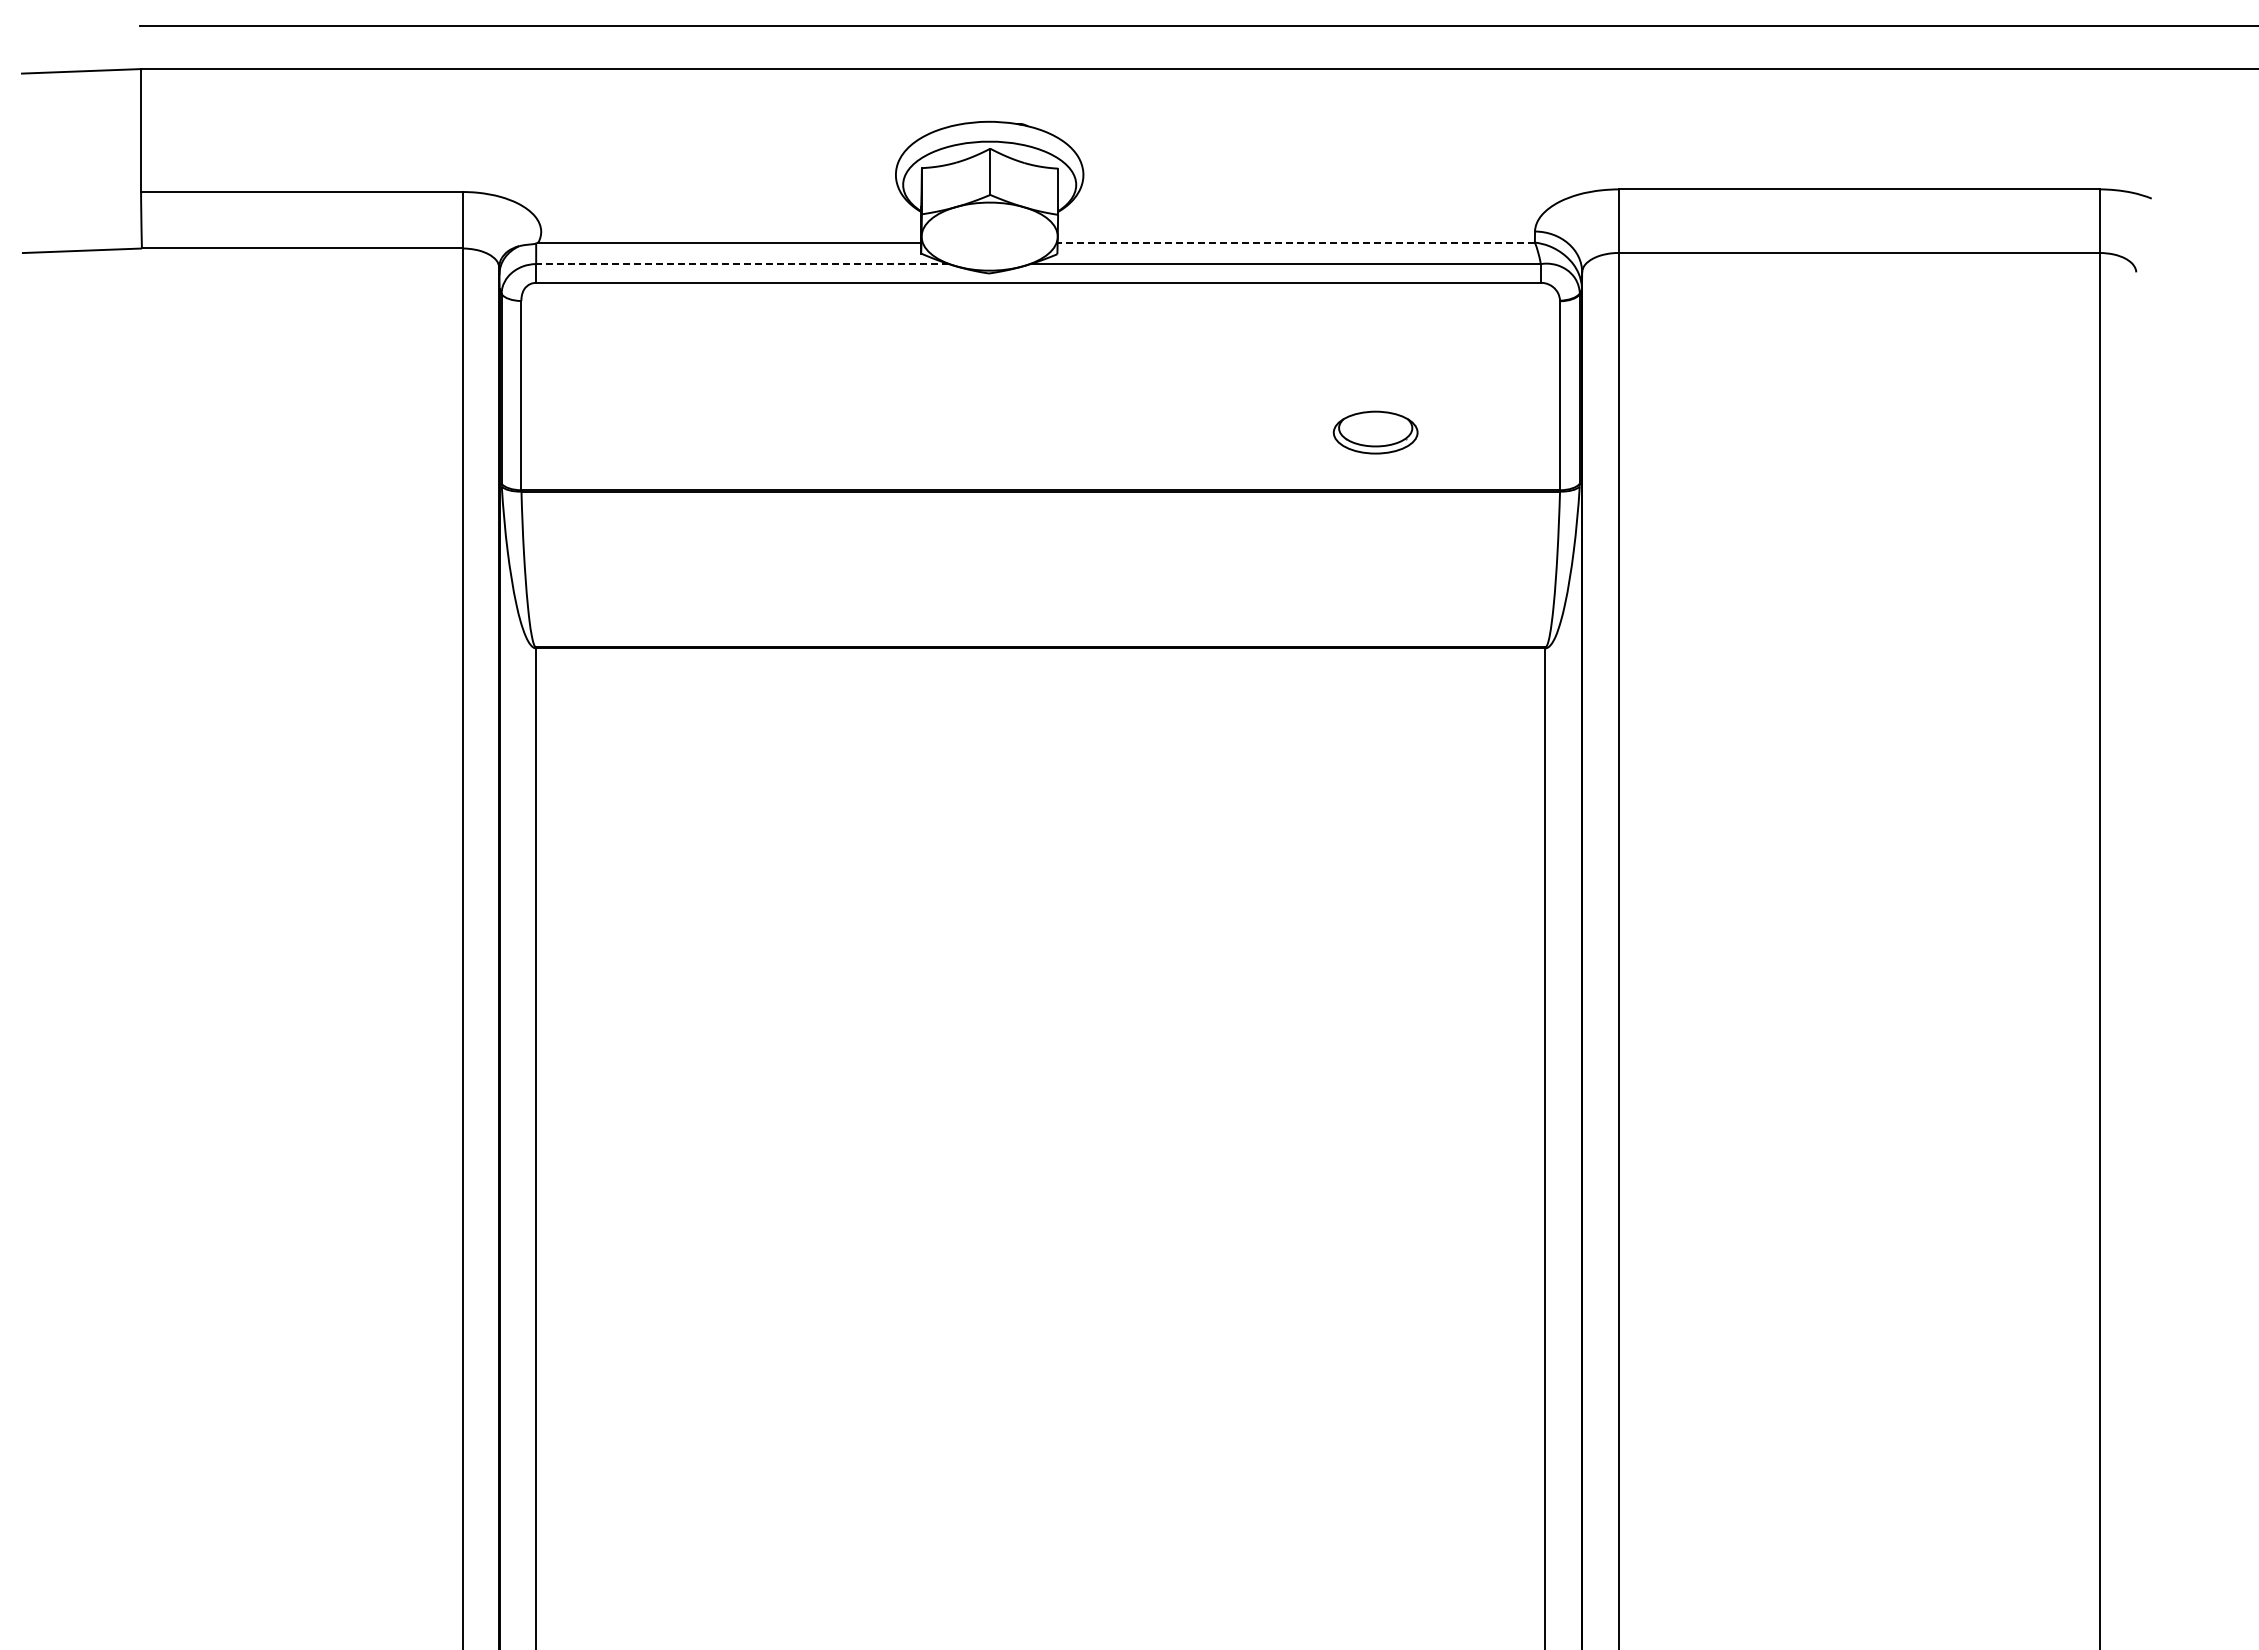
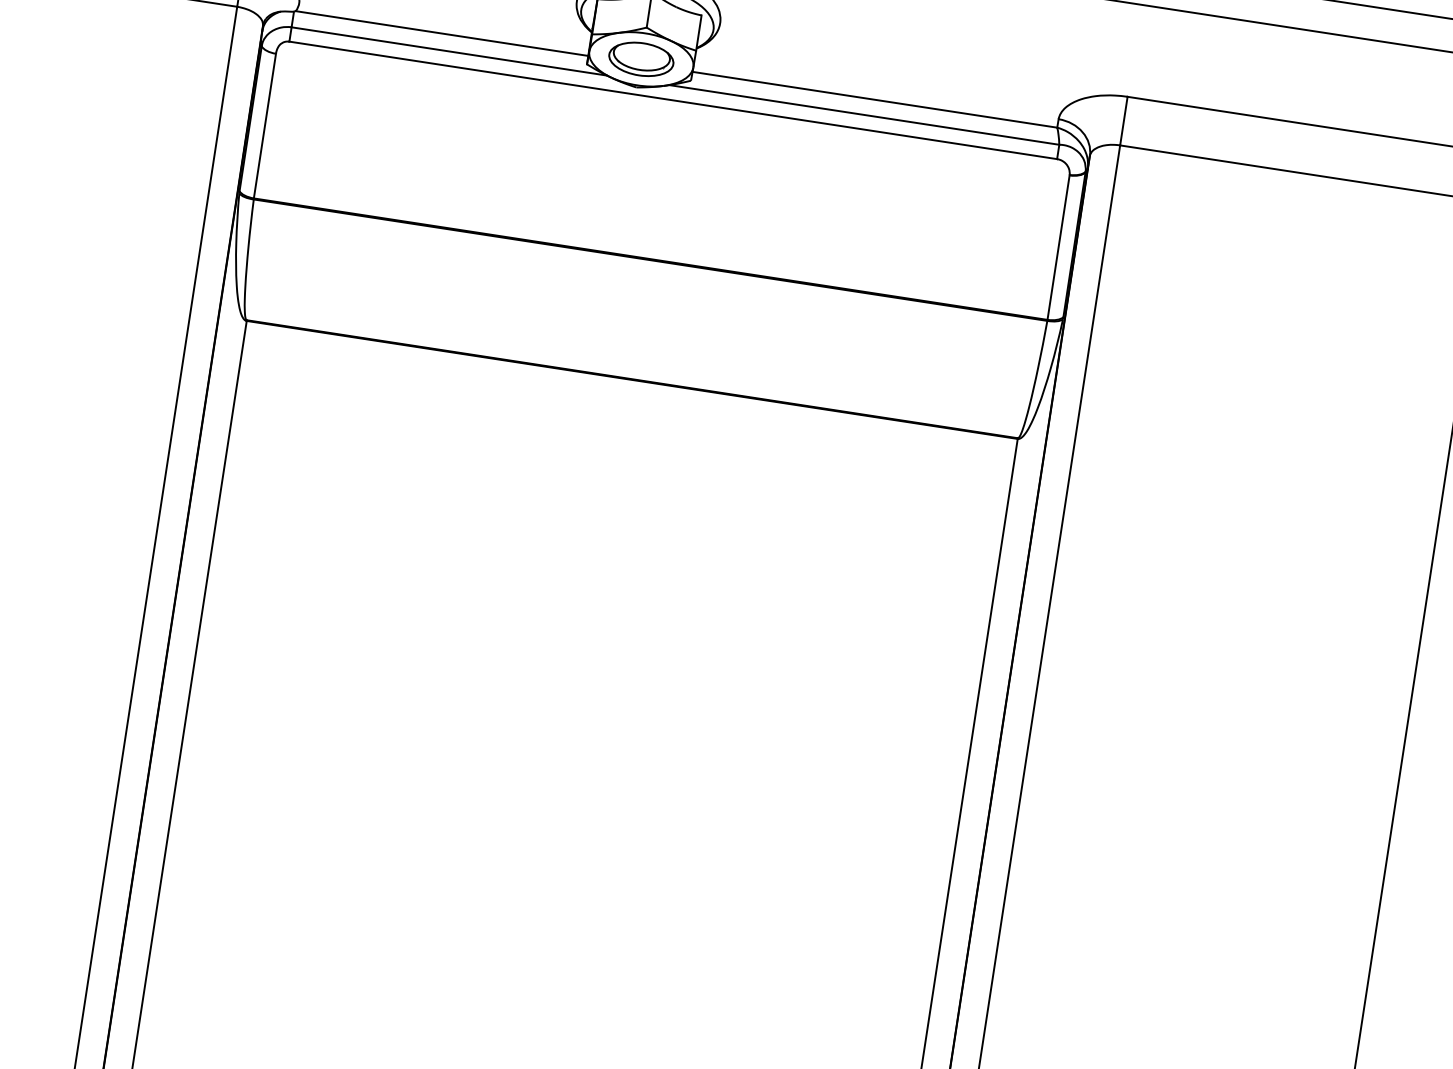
line: (1296, 242) -> (875, 99), dashed -> solid
line: (741, 264) -> (448, 51), dashed -> solid
part: (1375, 432) -> (641, 59), moved

